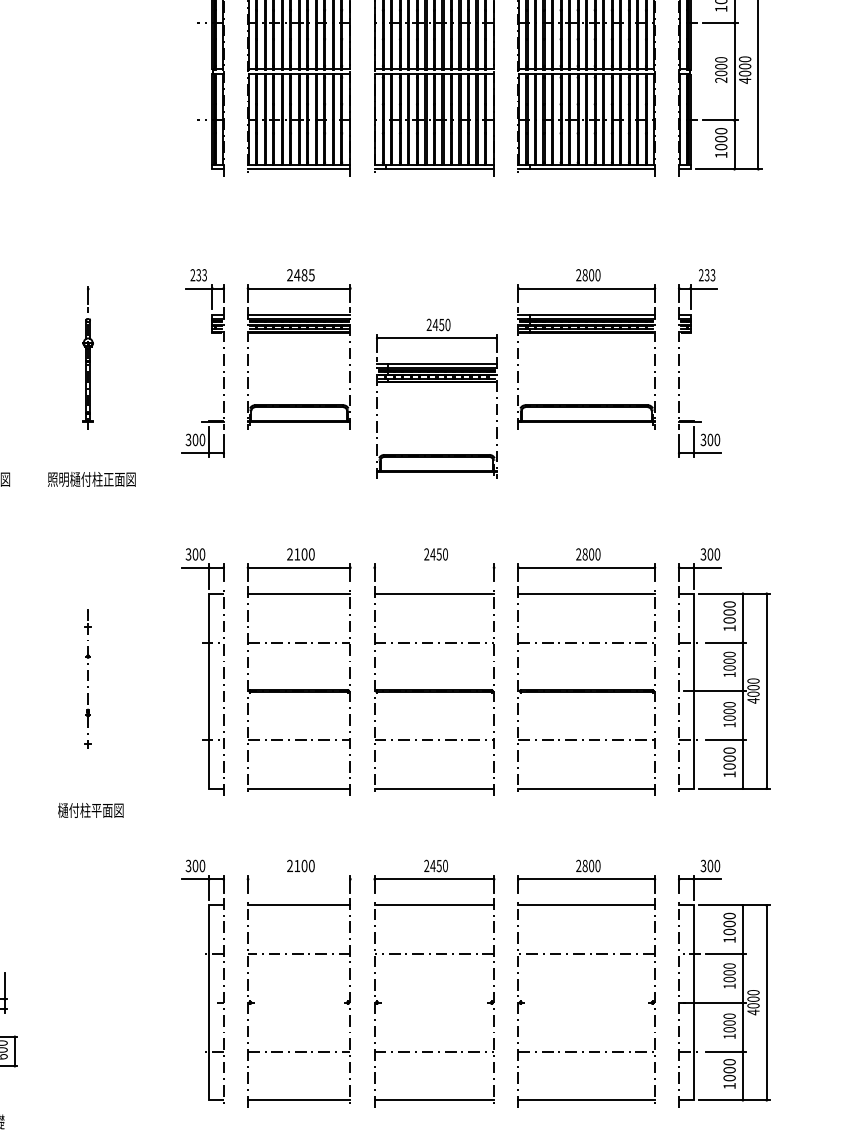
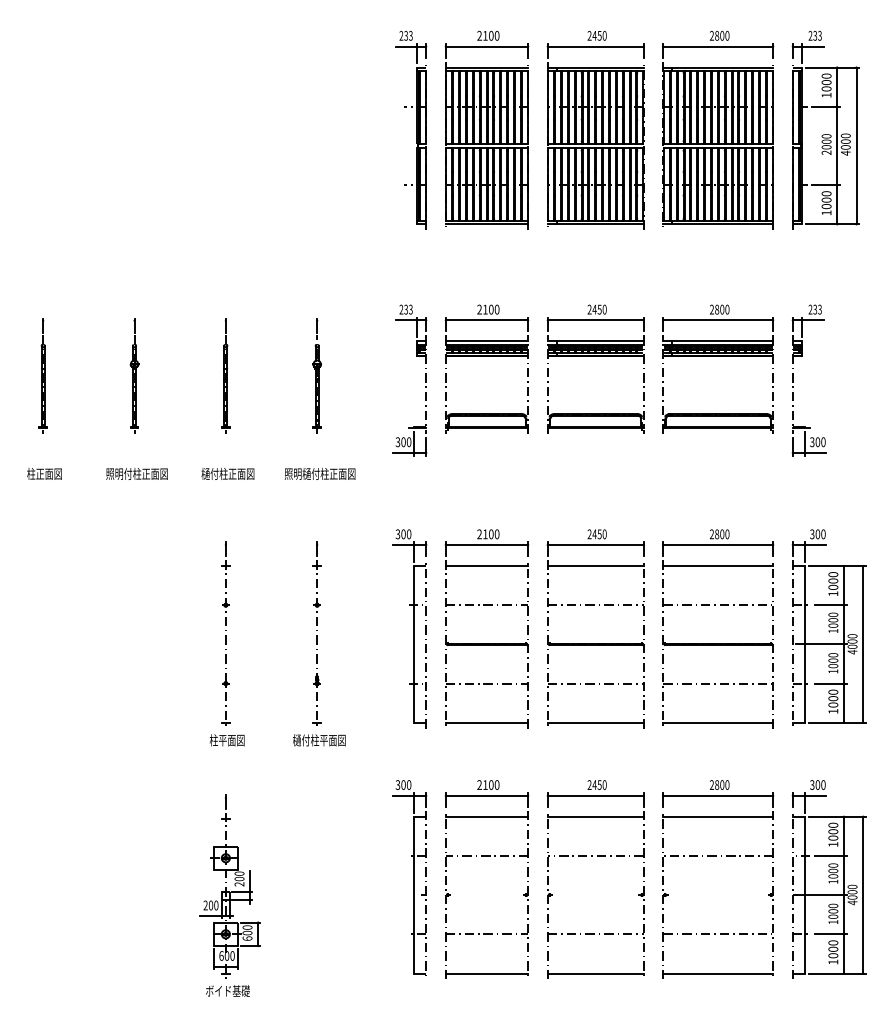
text: (303, 275) -> (490, 309), 2485 -> 2100
part: (436, 383) -> (595, 356), moved
line: (434, 568) -> (595, 545), added
part: (87, 677) -> (316, 633), size x1.67
line: (298, 878) -> (486, 795), added

